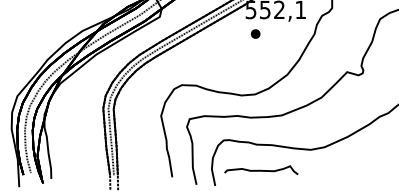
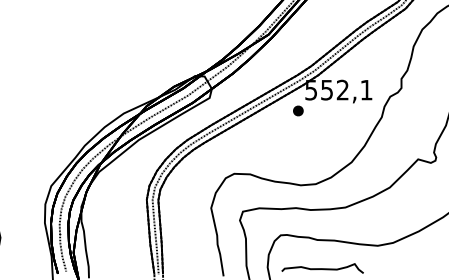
part: (255, 33) -> (298, 110), moved

